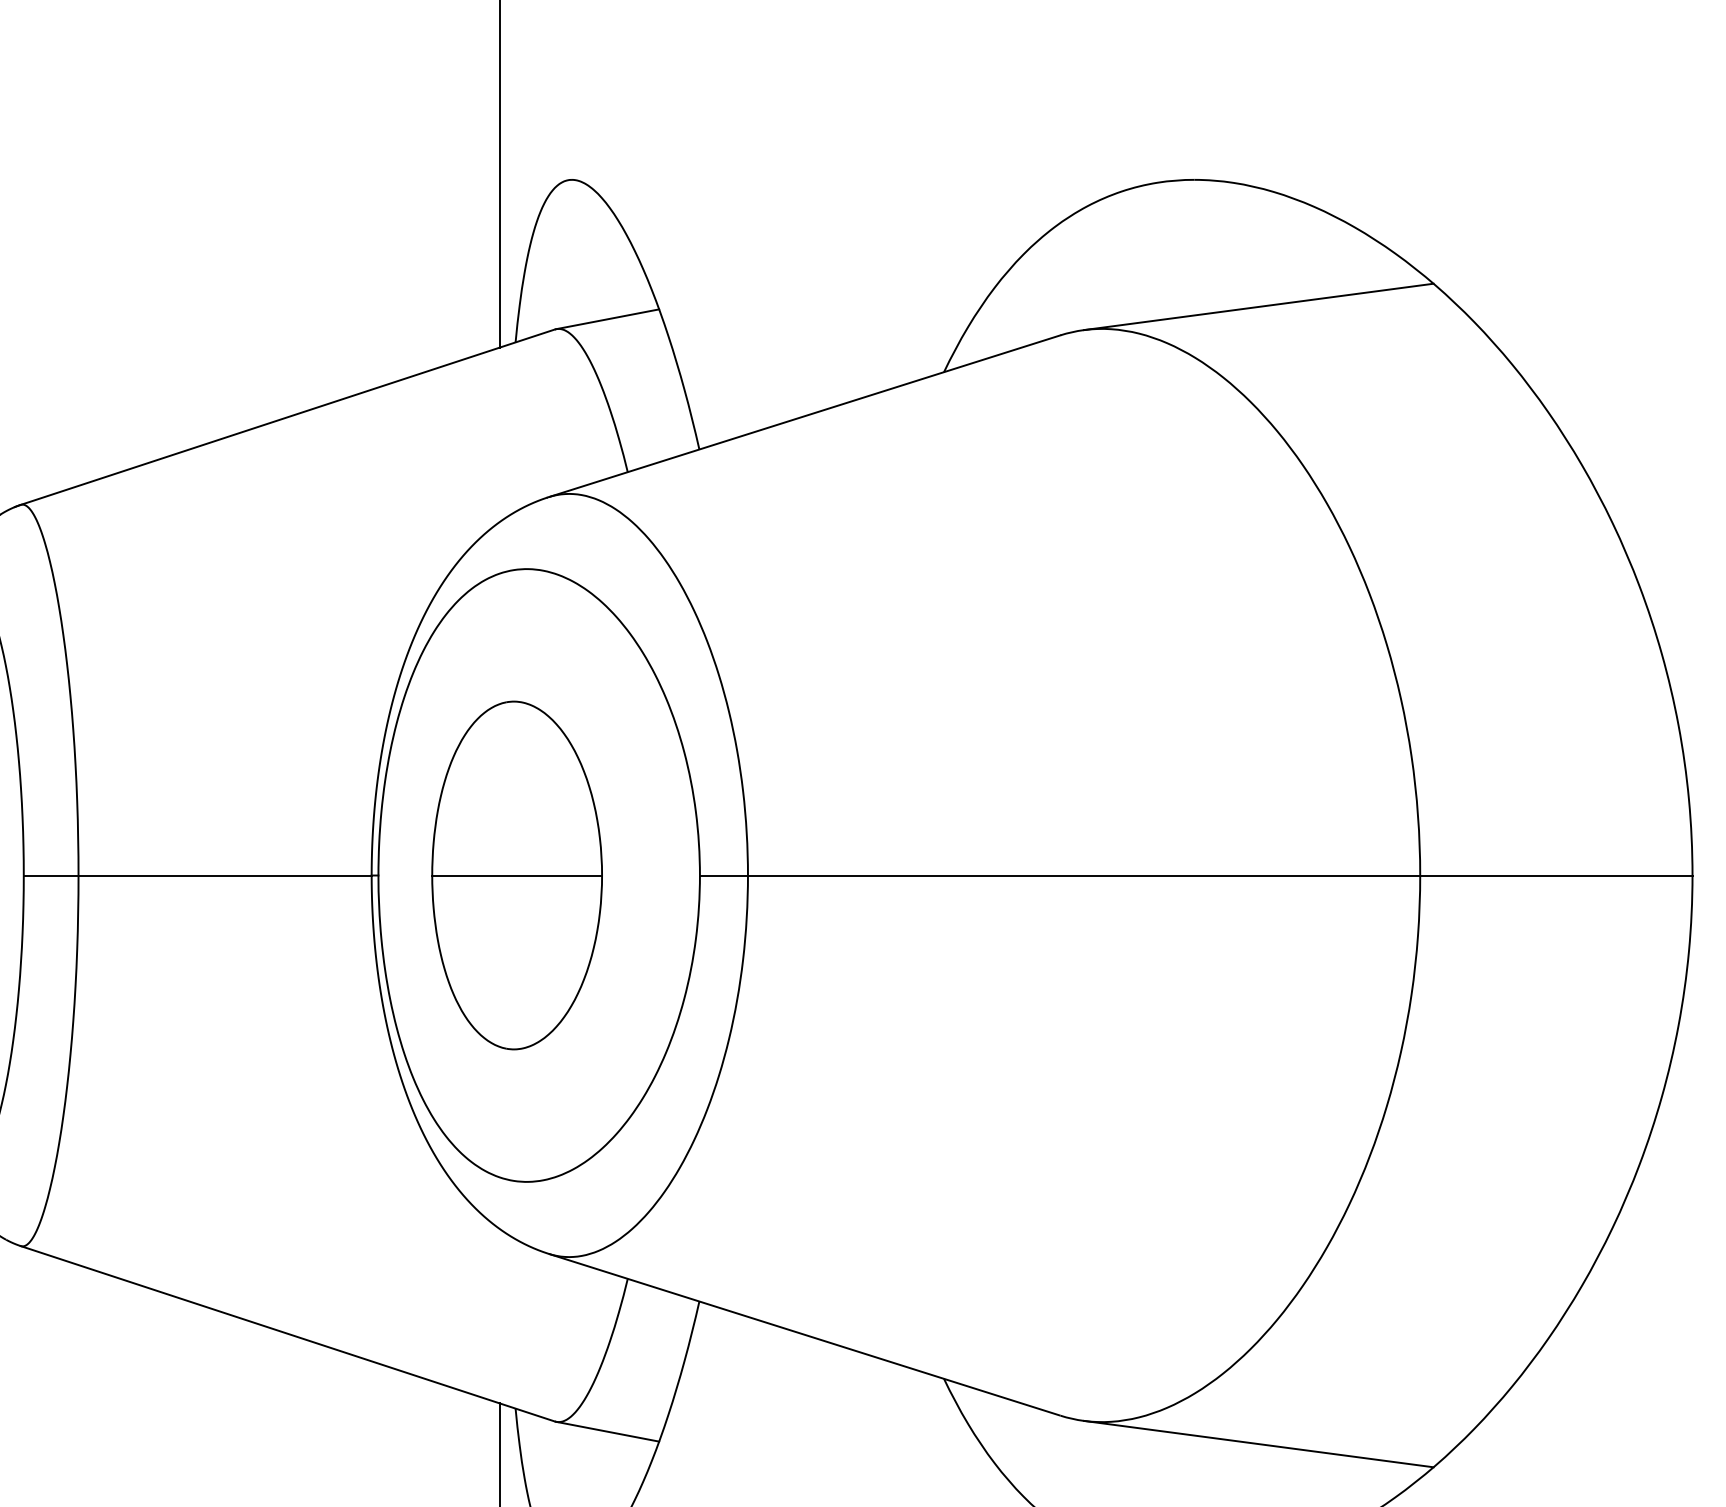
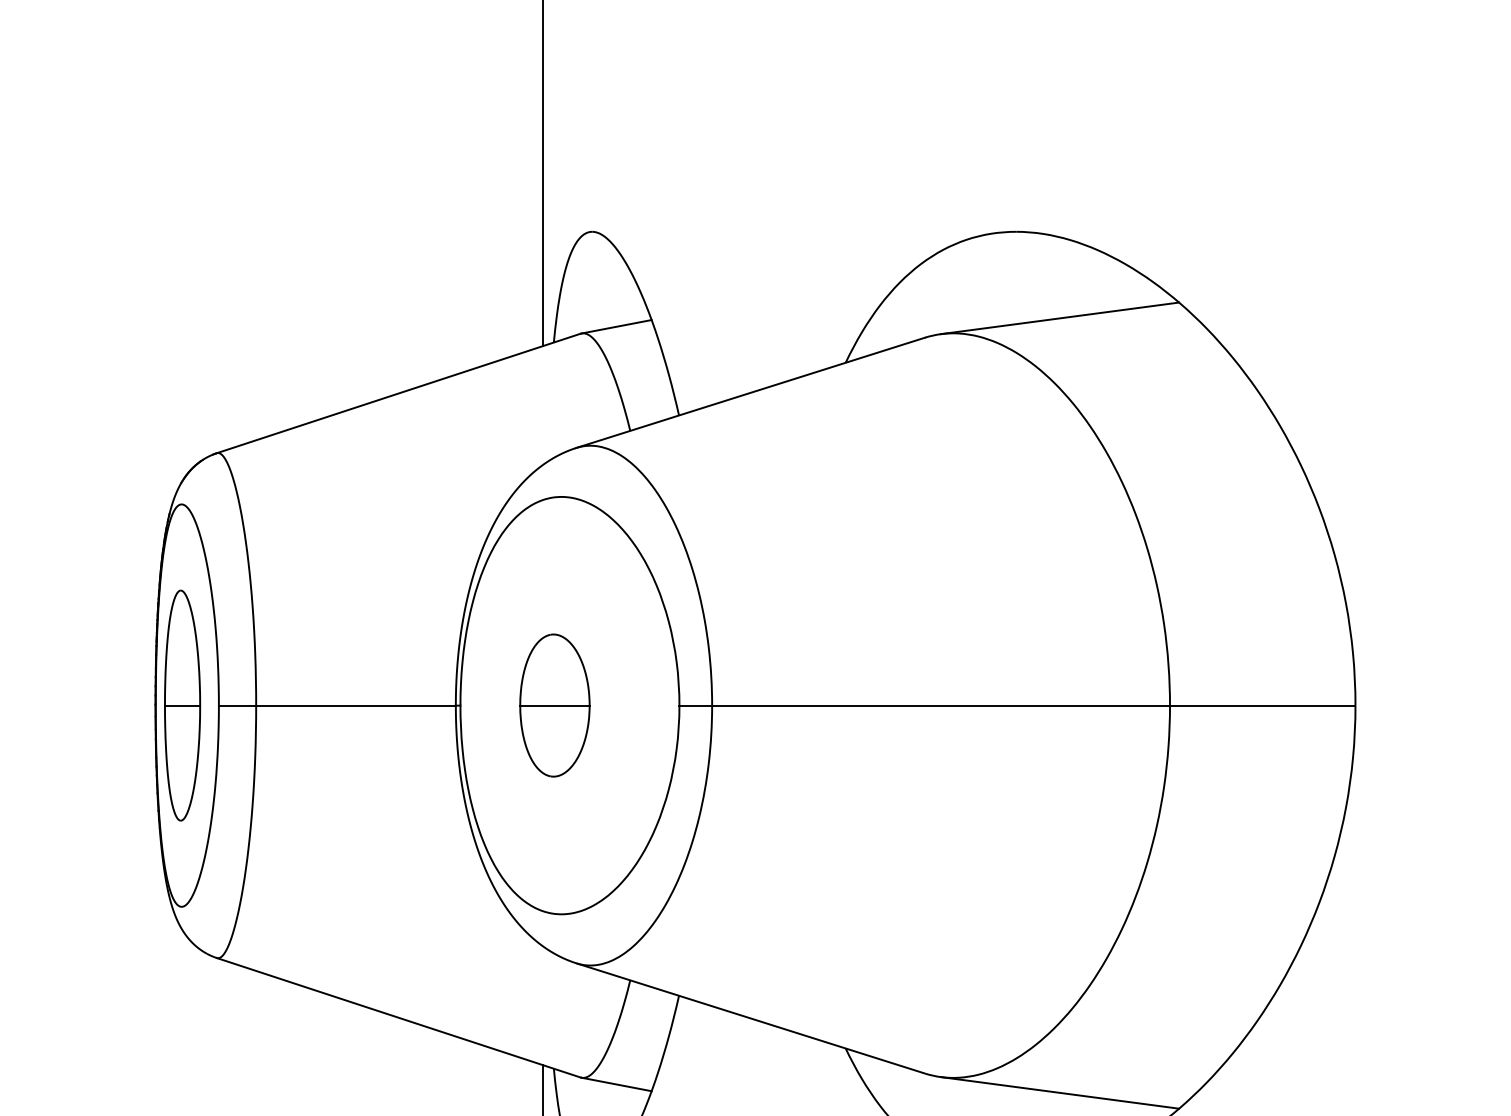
part: (516, 875) -> (554, 705), size x0.6

